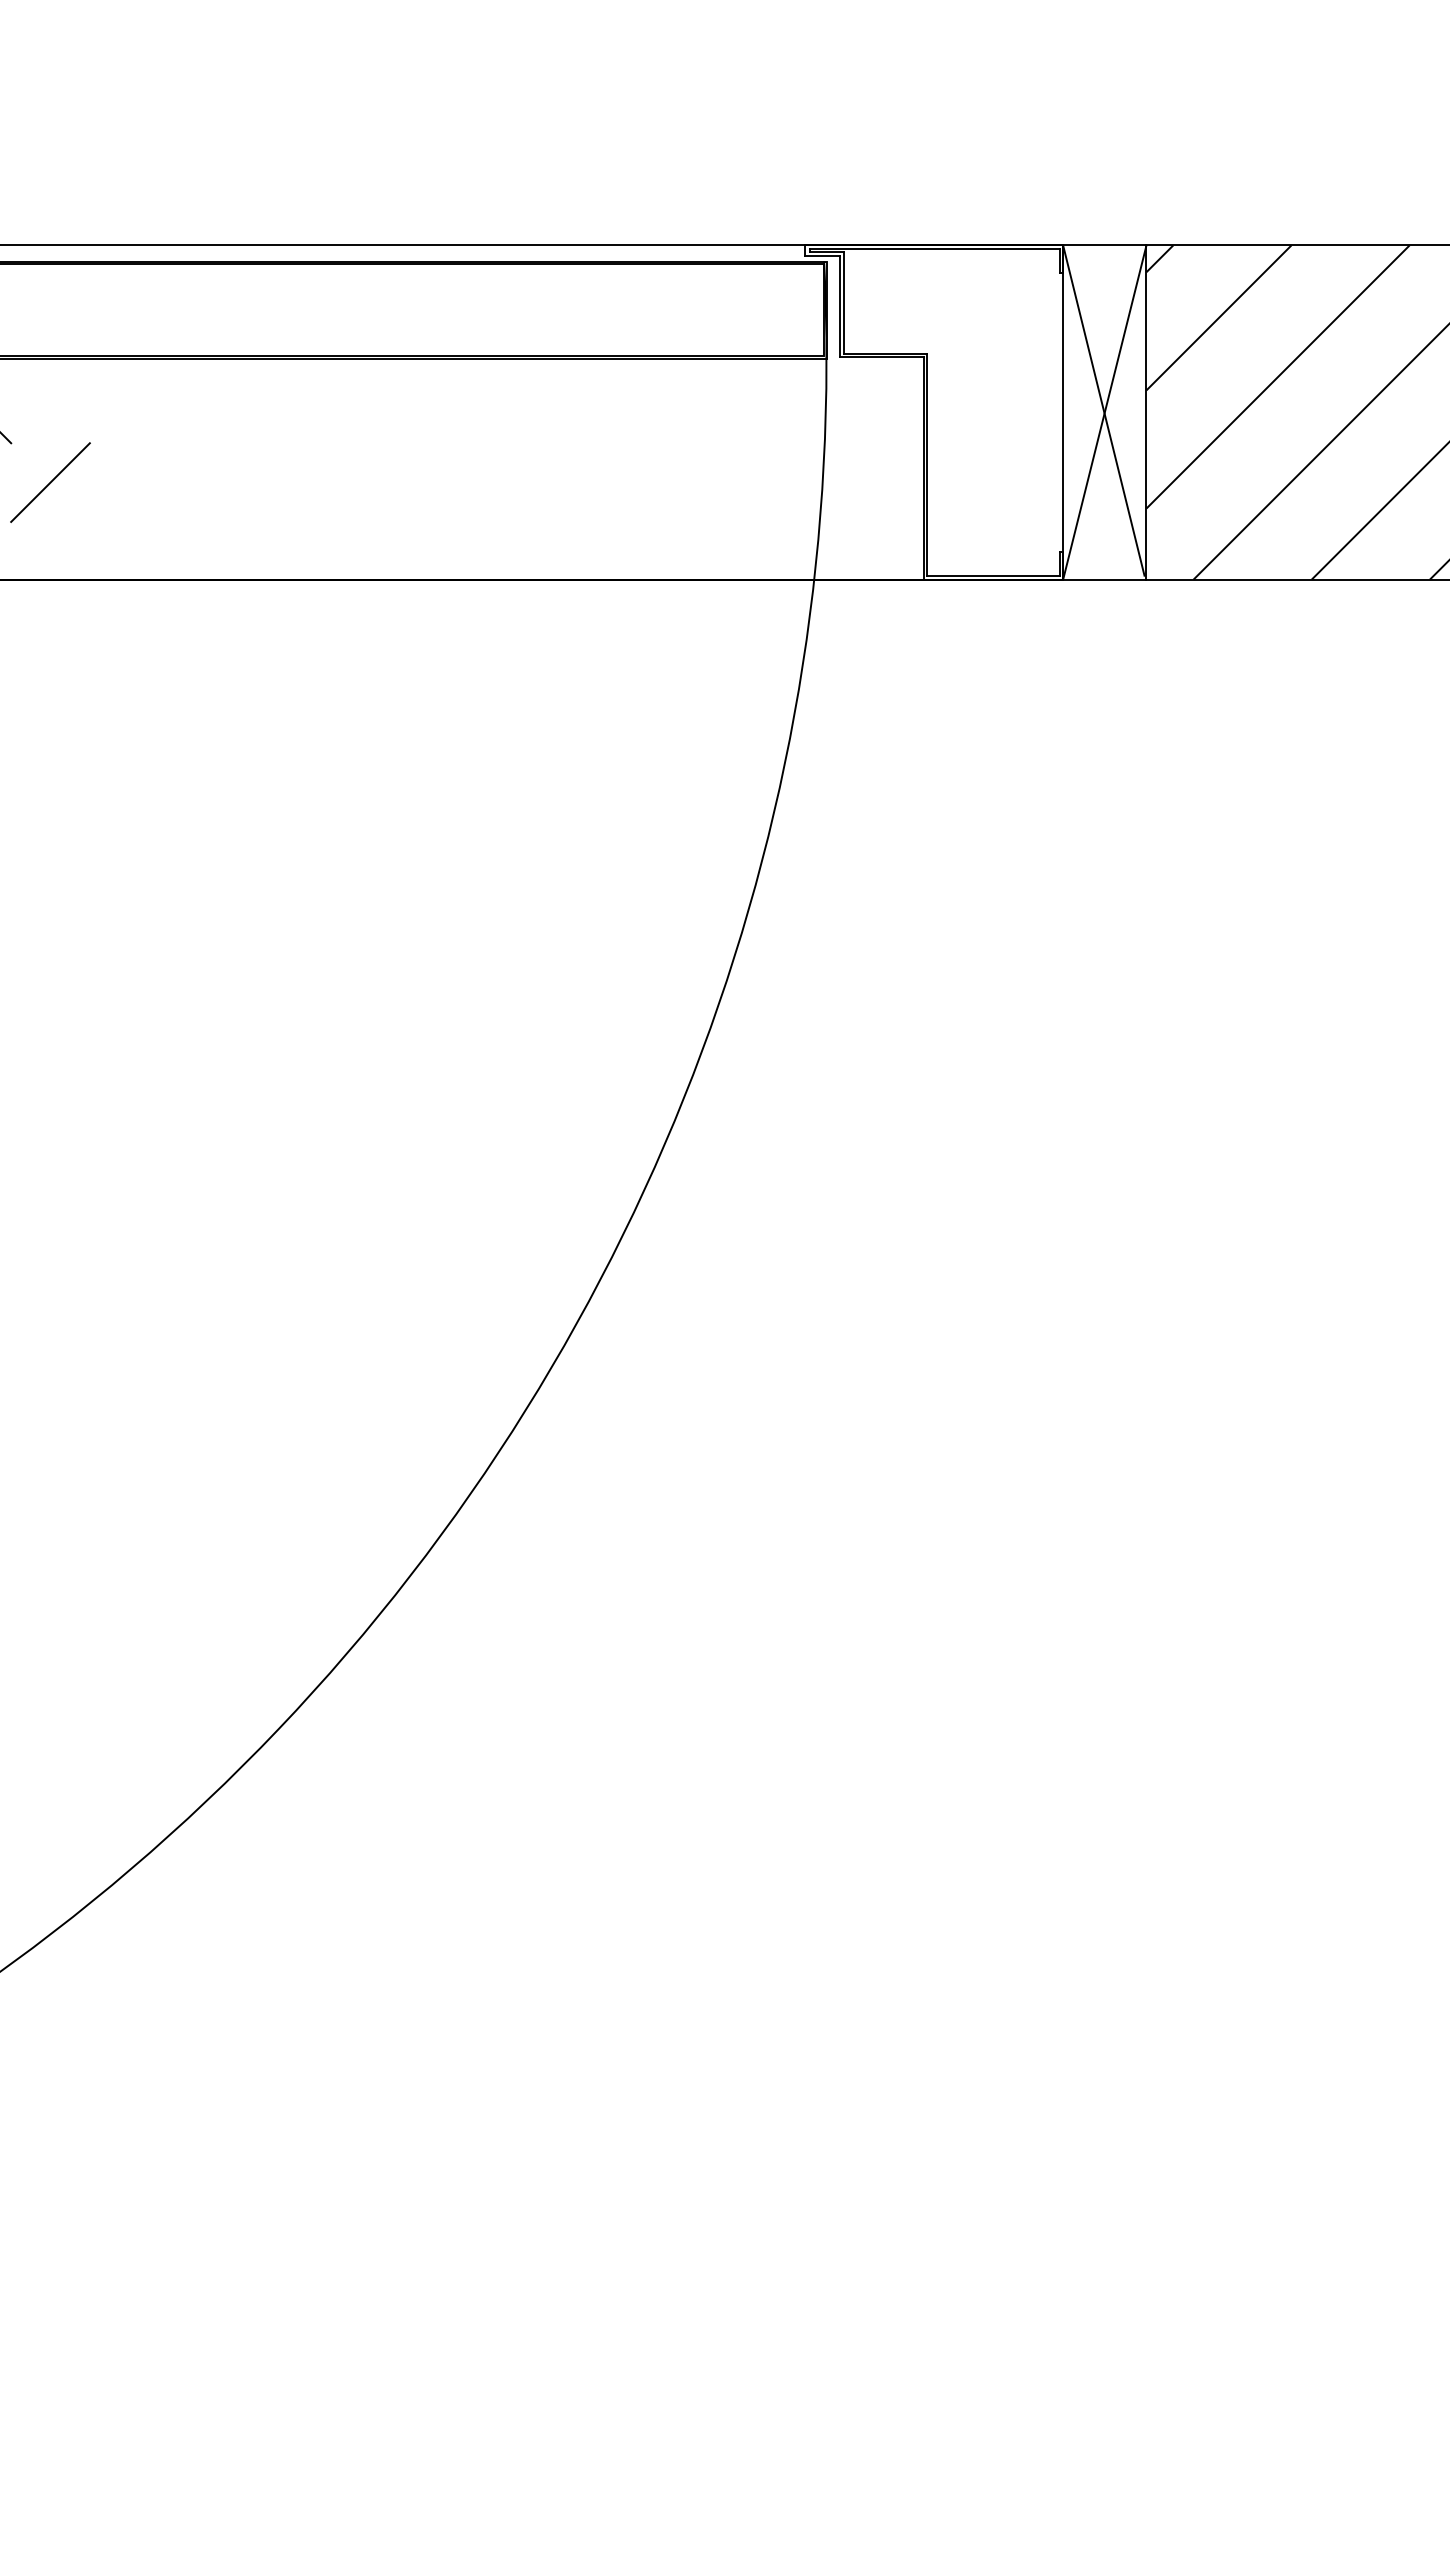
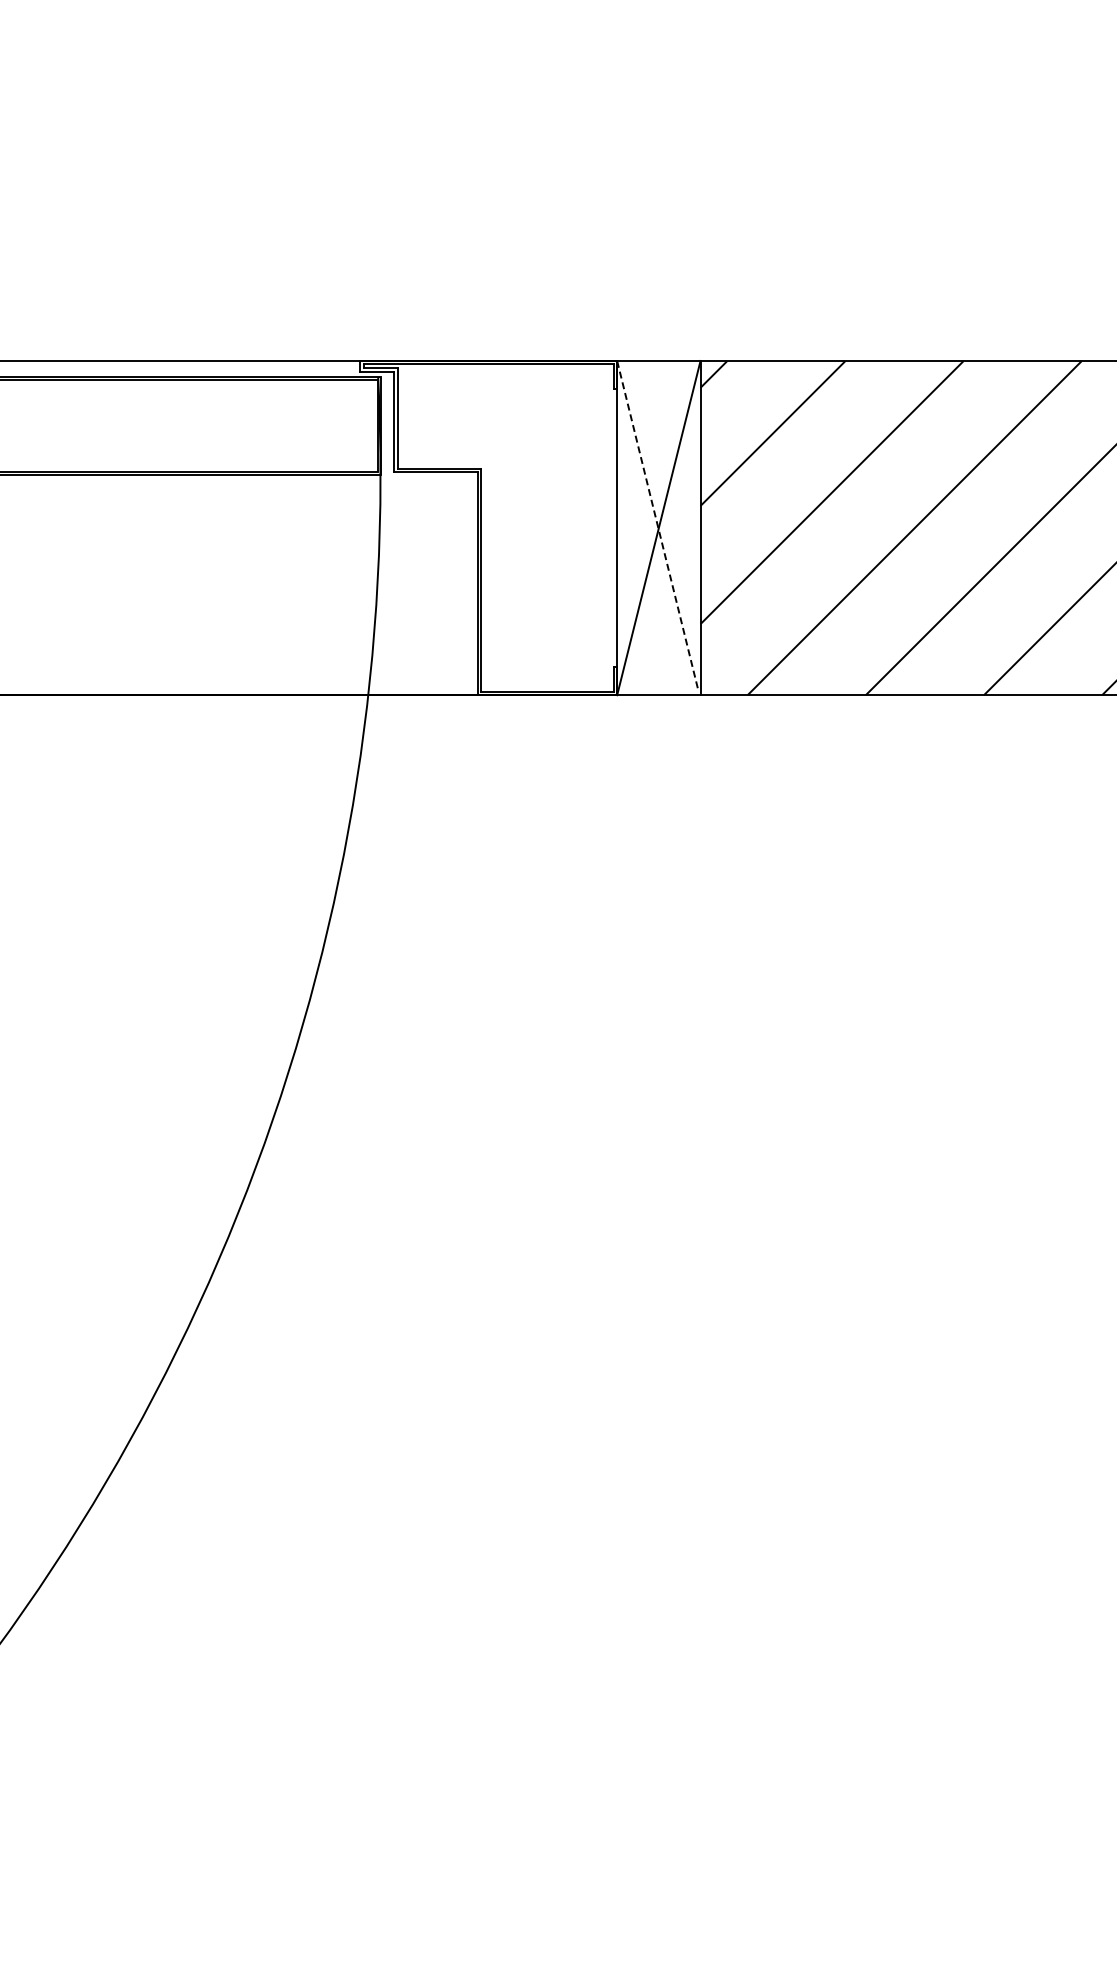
line: (1103, 411) -> (657, 527), solid -> dashed

